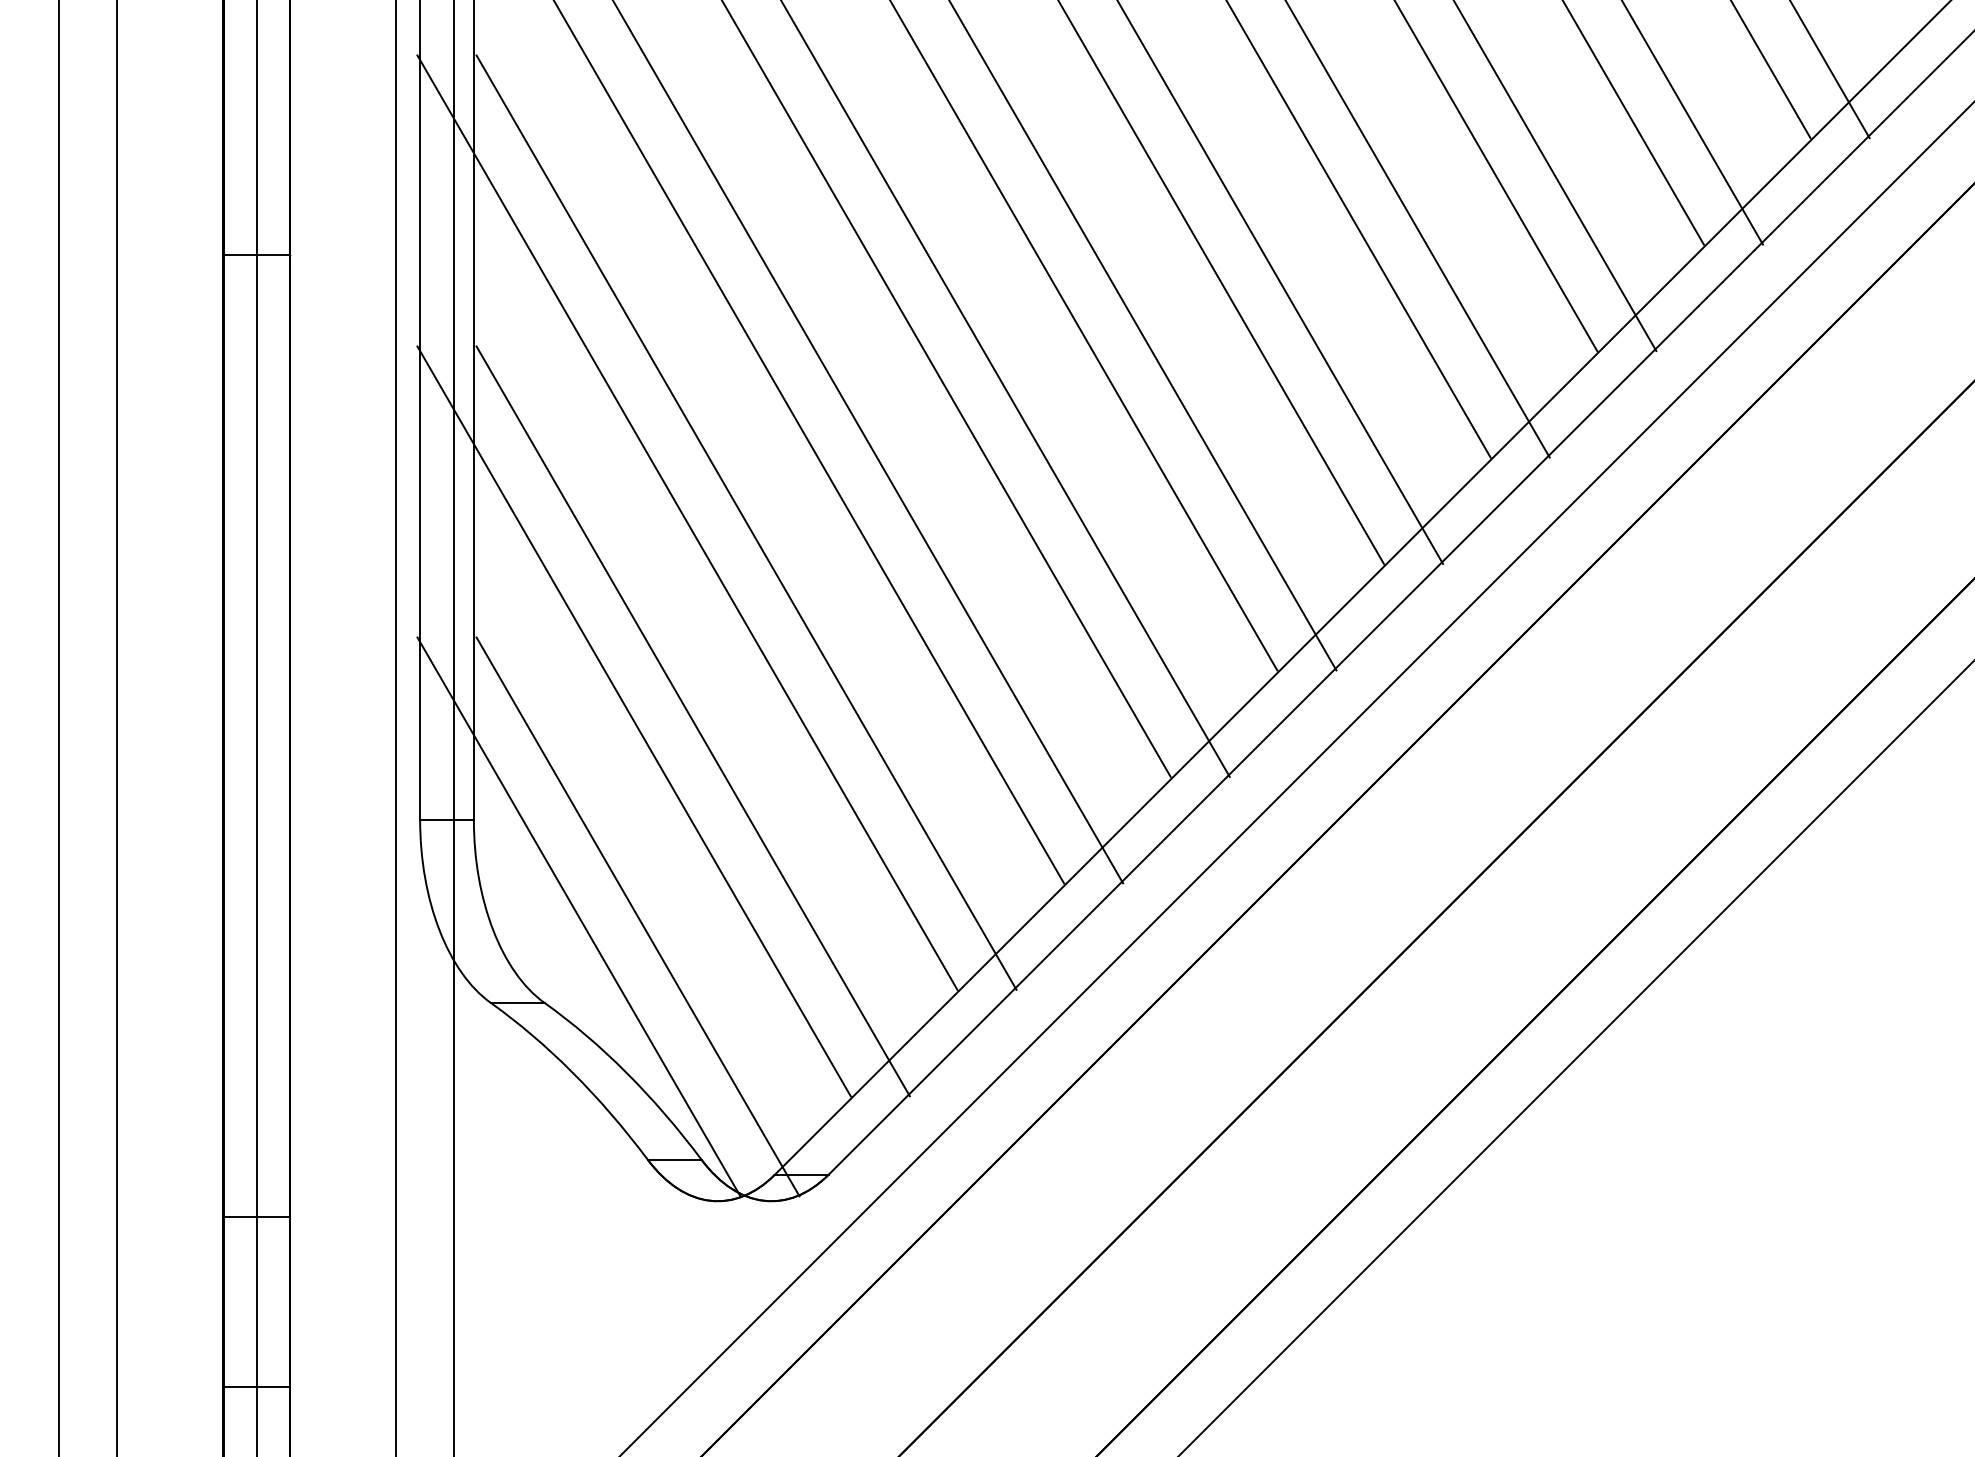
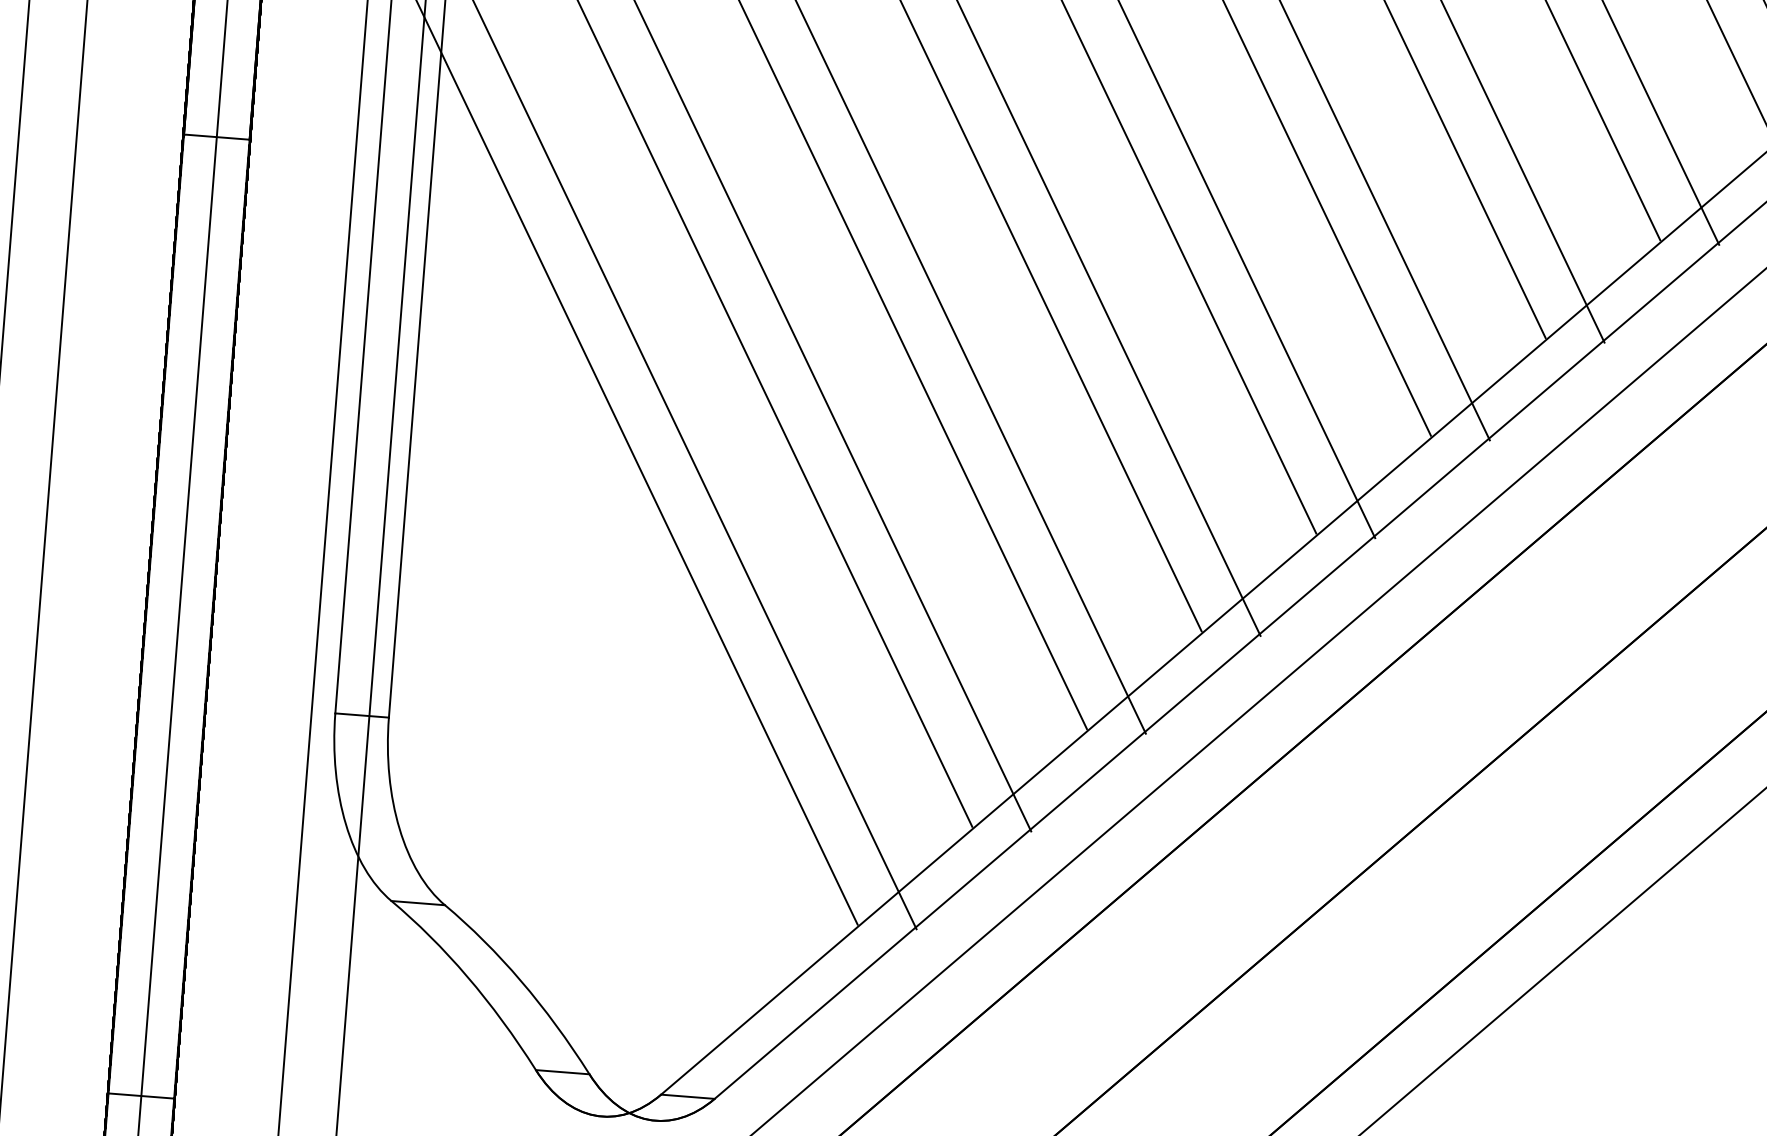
line: (633, 721) -> (555, 631), removed
line: (692, 721) -> (614, 636), removed
line: (578, 916) -> (485, 821), removed
line: (637, 916) -> (544, 826), removed

